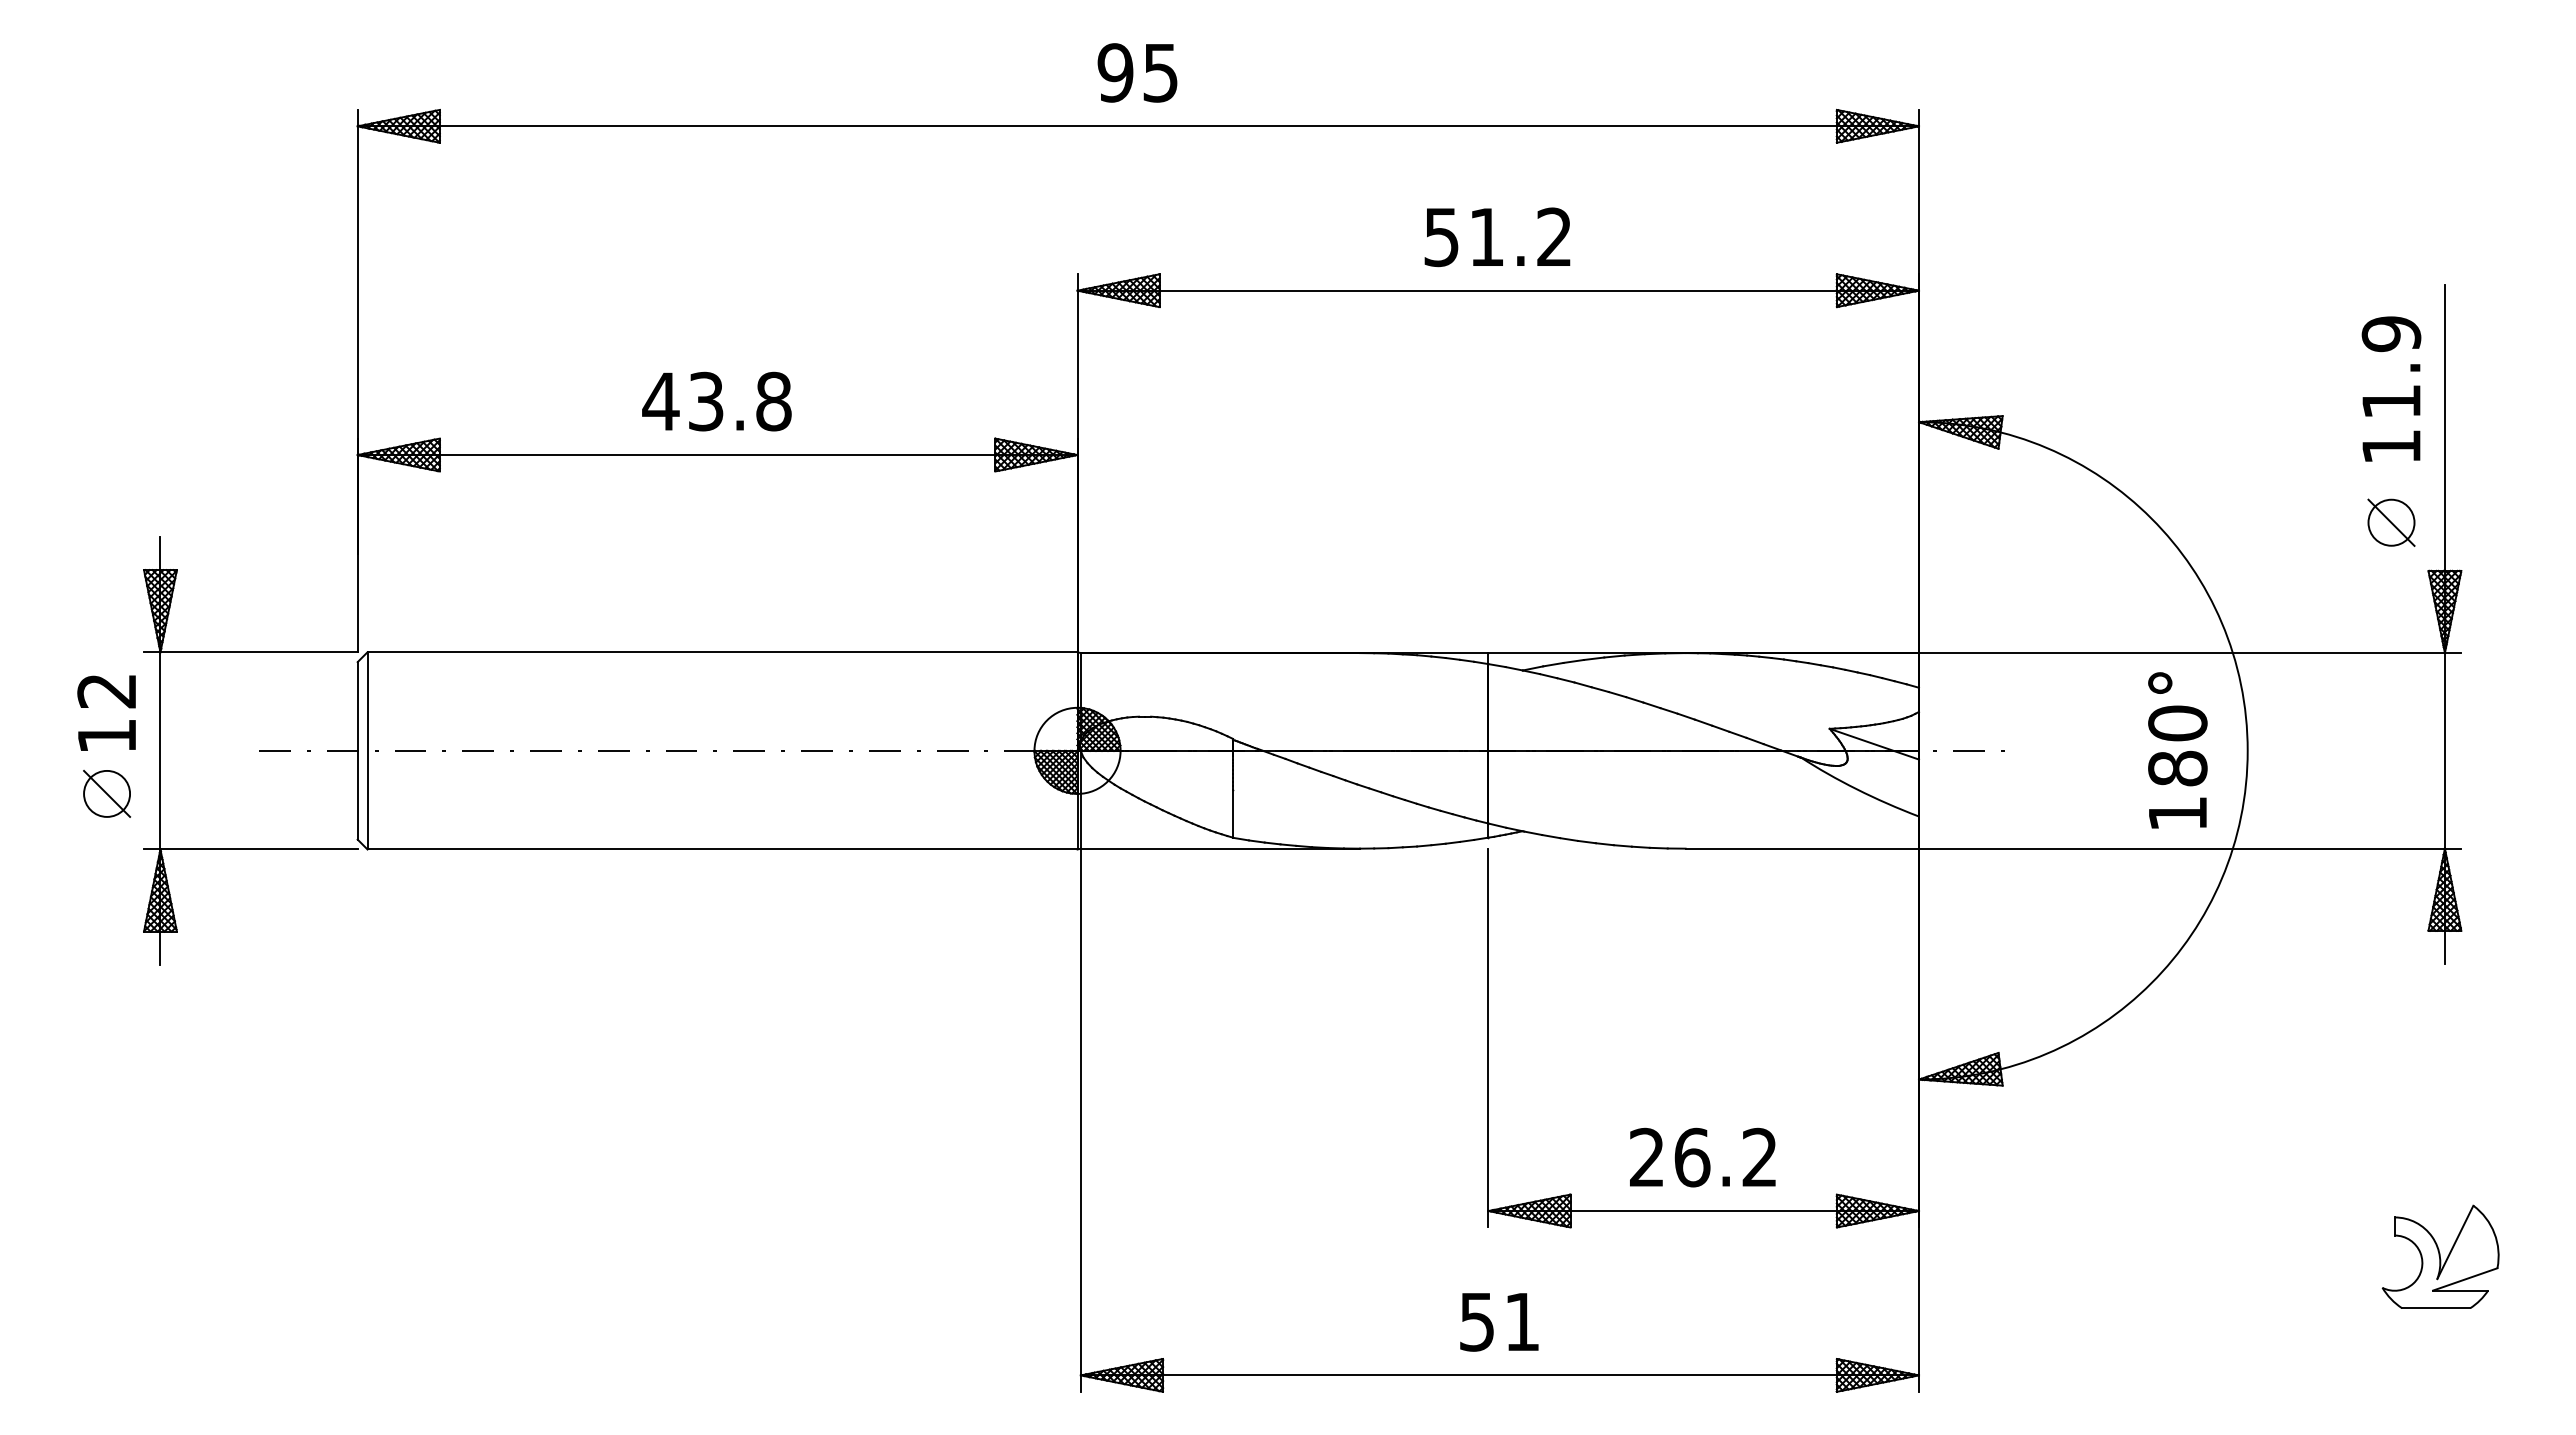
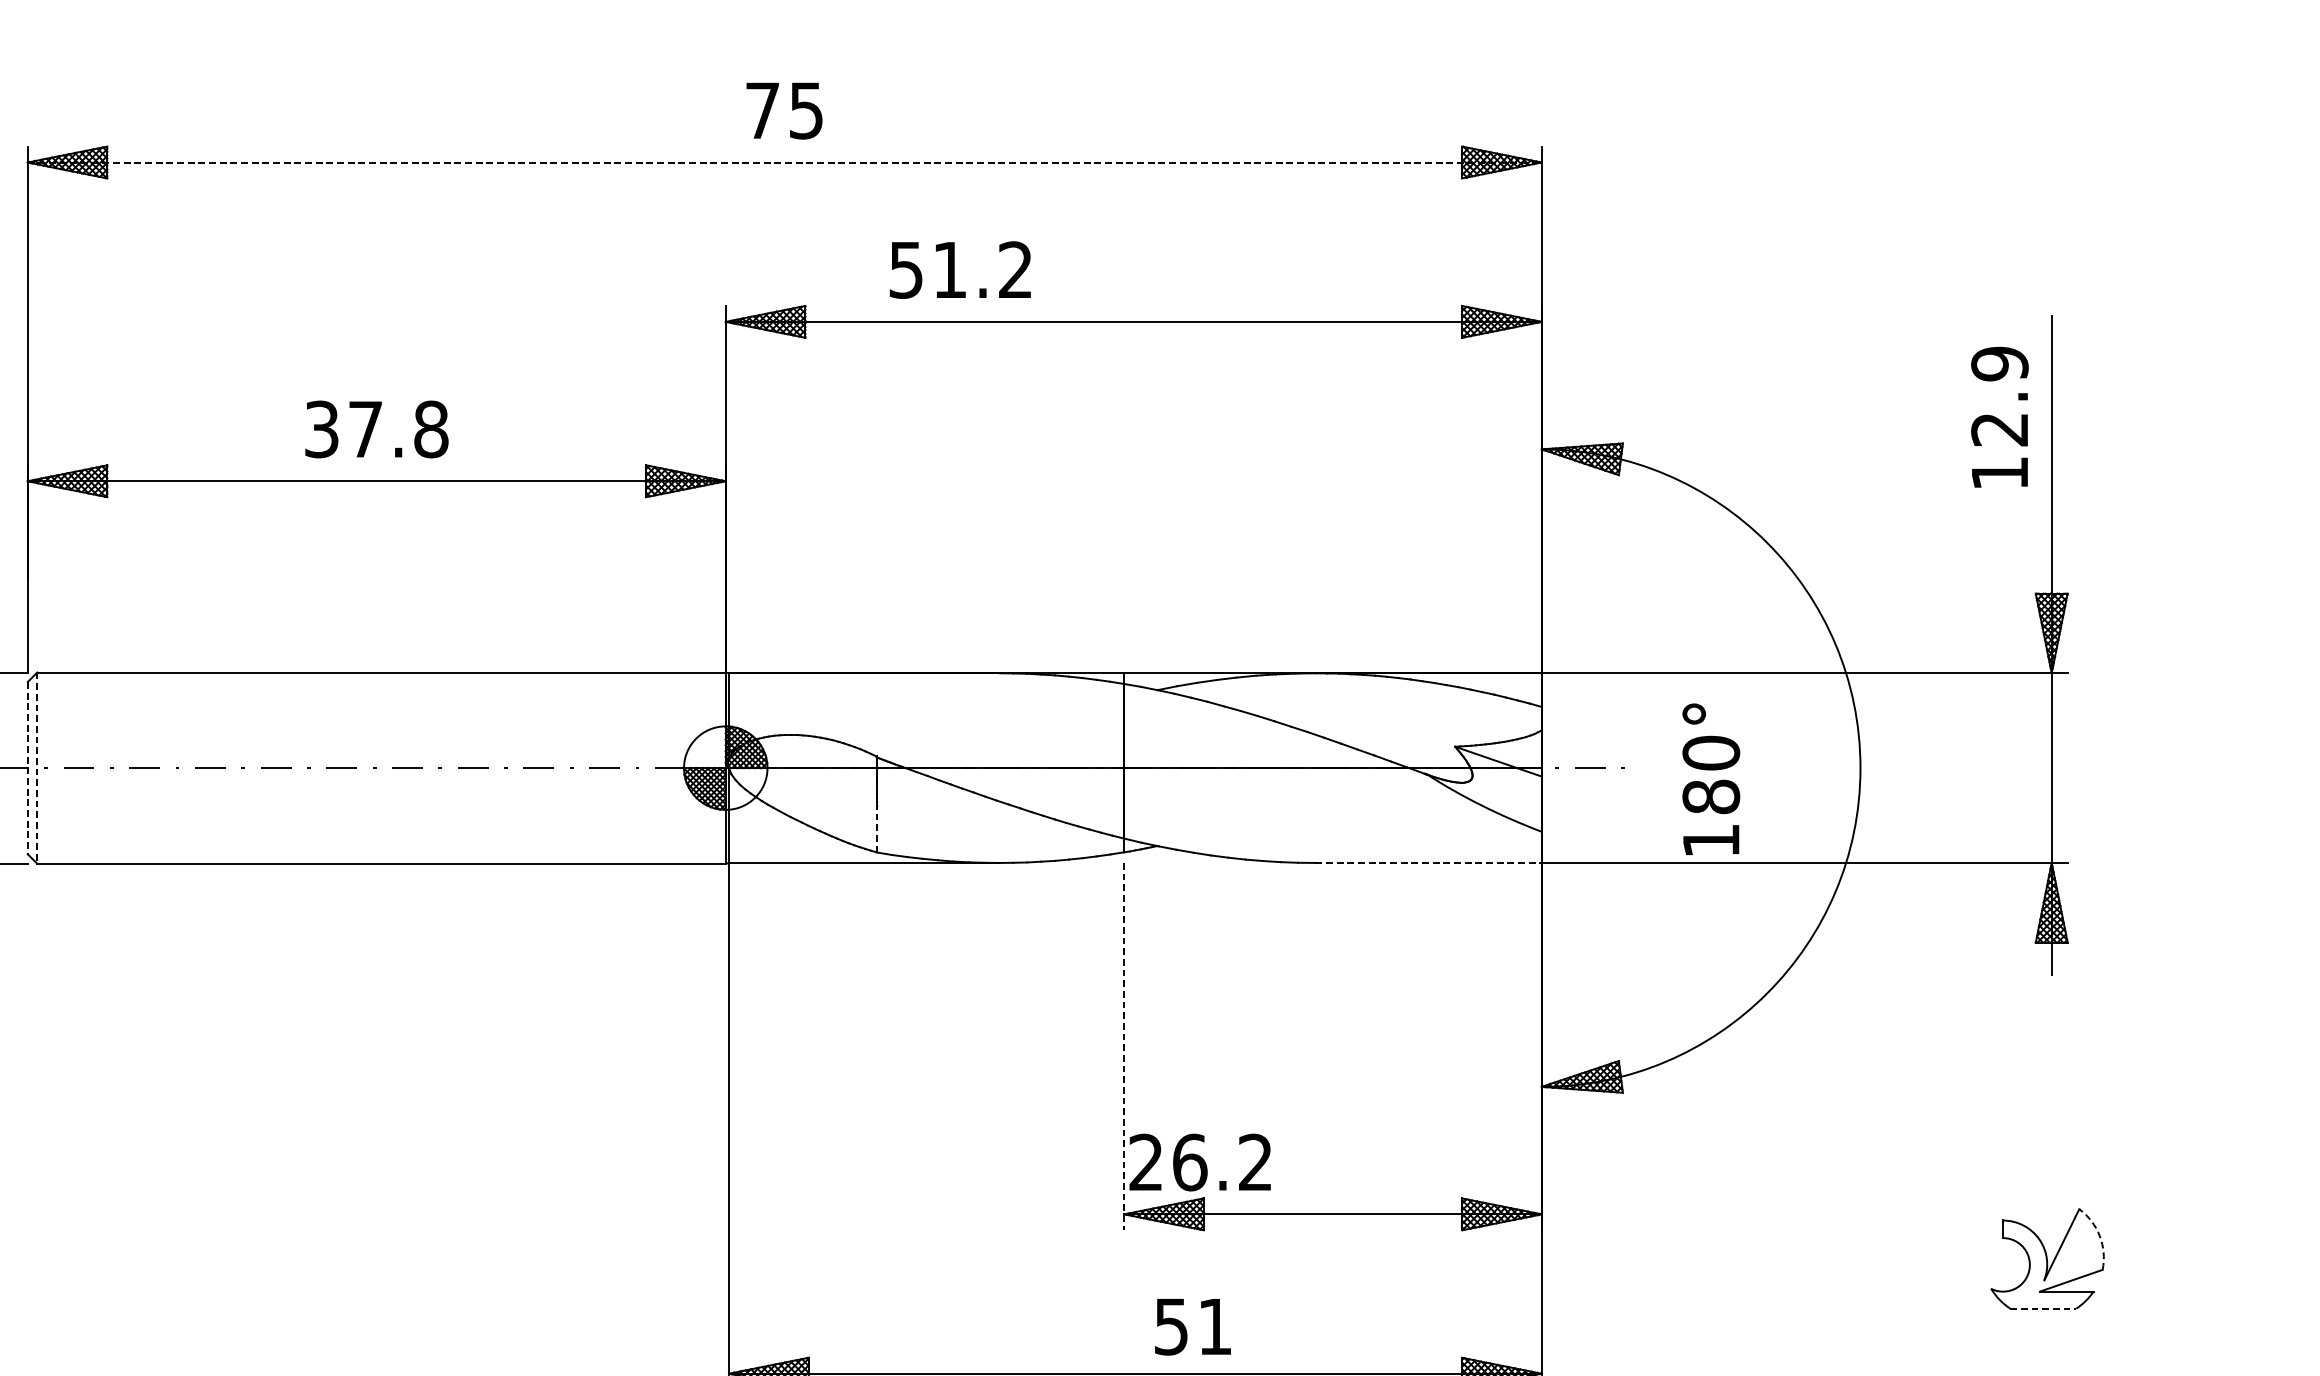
text: (1115, 72) -> (762, 110), 95 -> 75
line: (1138, 126) -> (784, 162), solid -> dashed
text: (1497, 237) -> (960, 270), moved
text: (682, 401) -> (342, 429), 43.8 -> 37.8
text: (2390, 402) -> (1998, 430), 11.9 -> 12.9
part: (2391, 522) -> (1999, 546), removed
line: (357, 750) -> (27, 767), solid -> dashed
line: (367, 750) -> (37, 767), solid -> dashed
text: (2177, 750) -> (1710, 779), moved
line: (1233, 814) -> (877, 829), solid -> dashed
line: (1802, 848) -> (1428, 862), solid -> dashed
line: (1488, 1038) -> (1124, 1047), solid -> dashed
text: (1702, 1157) -> (1199, 1162), moved
arc: (2494, 1233) -> (2099, 1236), solid -> dashed
line: (2436, 1308) -> (2043, 1308), solid -> dashed
text: (1499, 1322) -> (1193, 1327), moved

